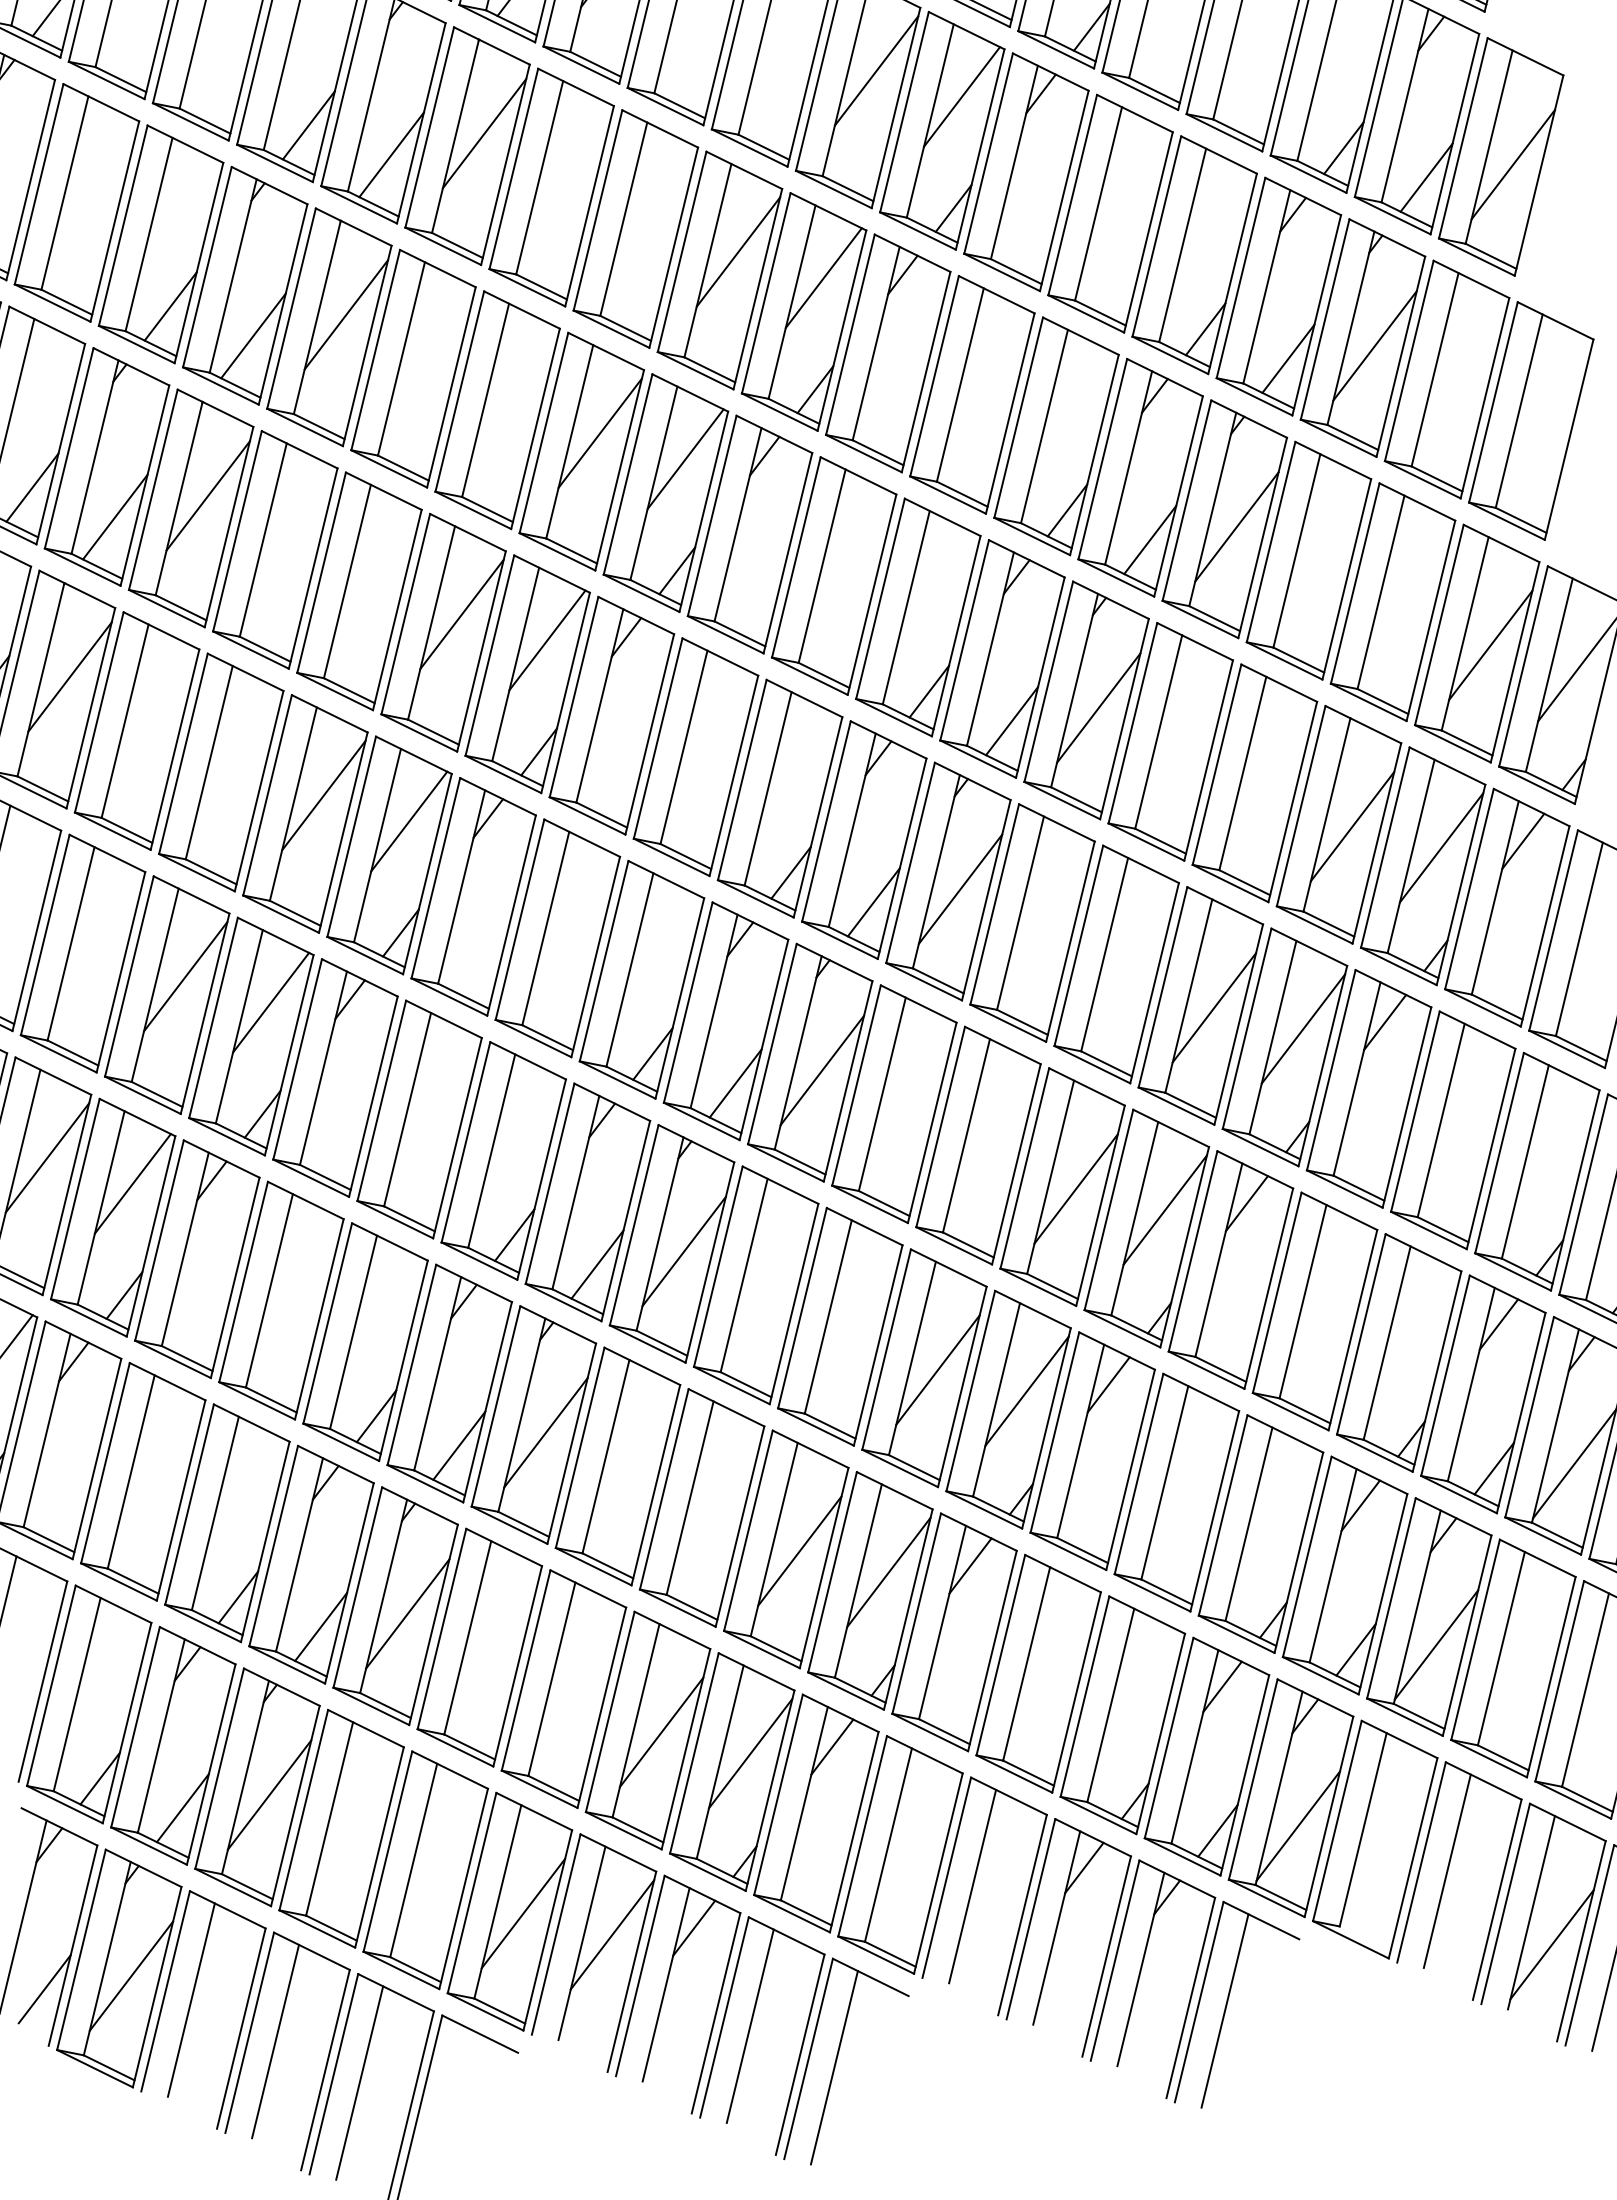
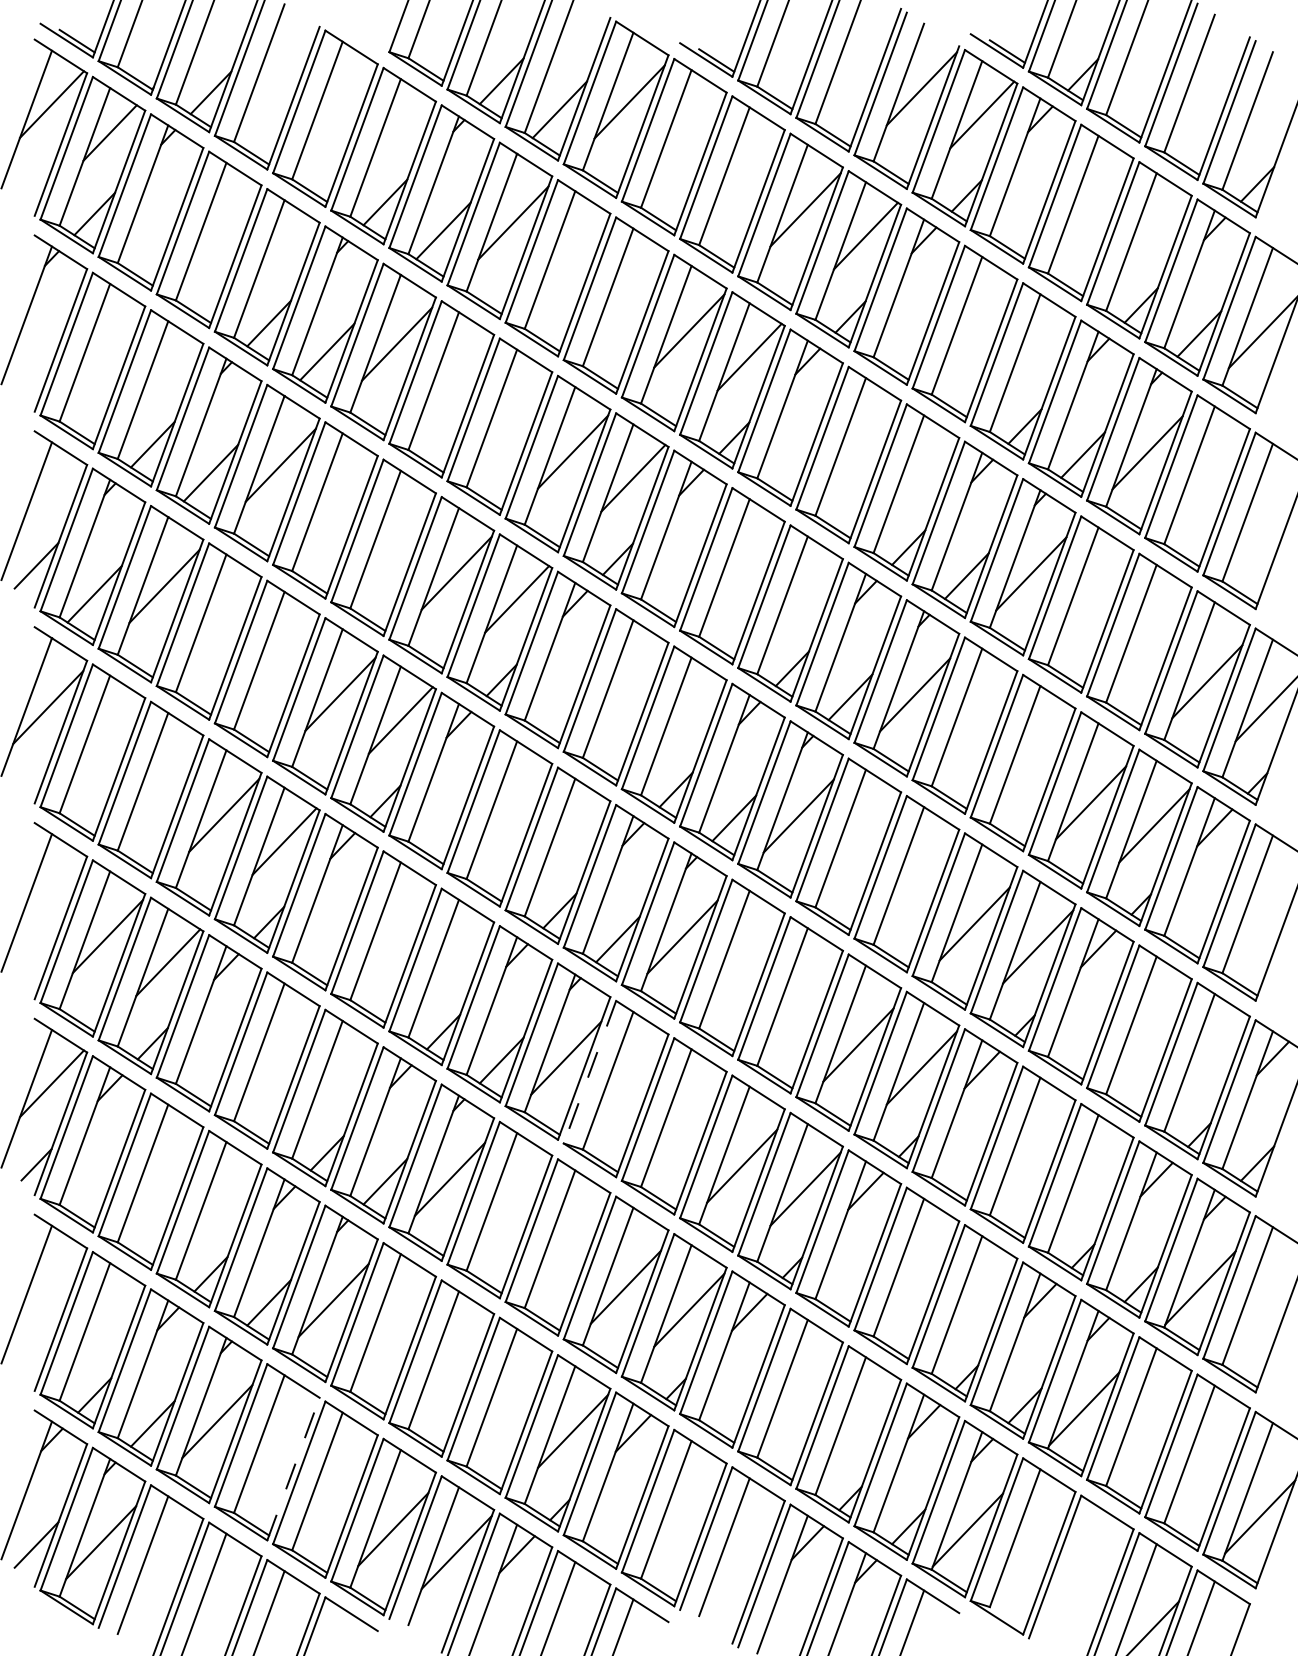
line: (719, 1267) -> (590, 1072), solid -> dashed
line: (661, 1731) -> (509, 1407), removed
line: (379, 1847) -> (293, 1469), solid -> dashed
line: (1447, 1871) -> (1073, 1575), removed

